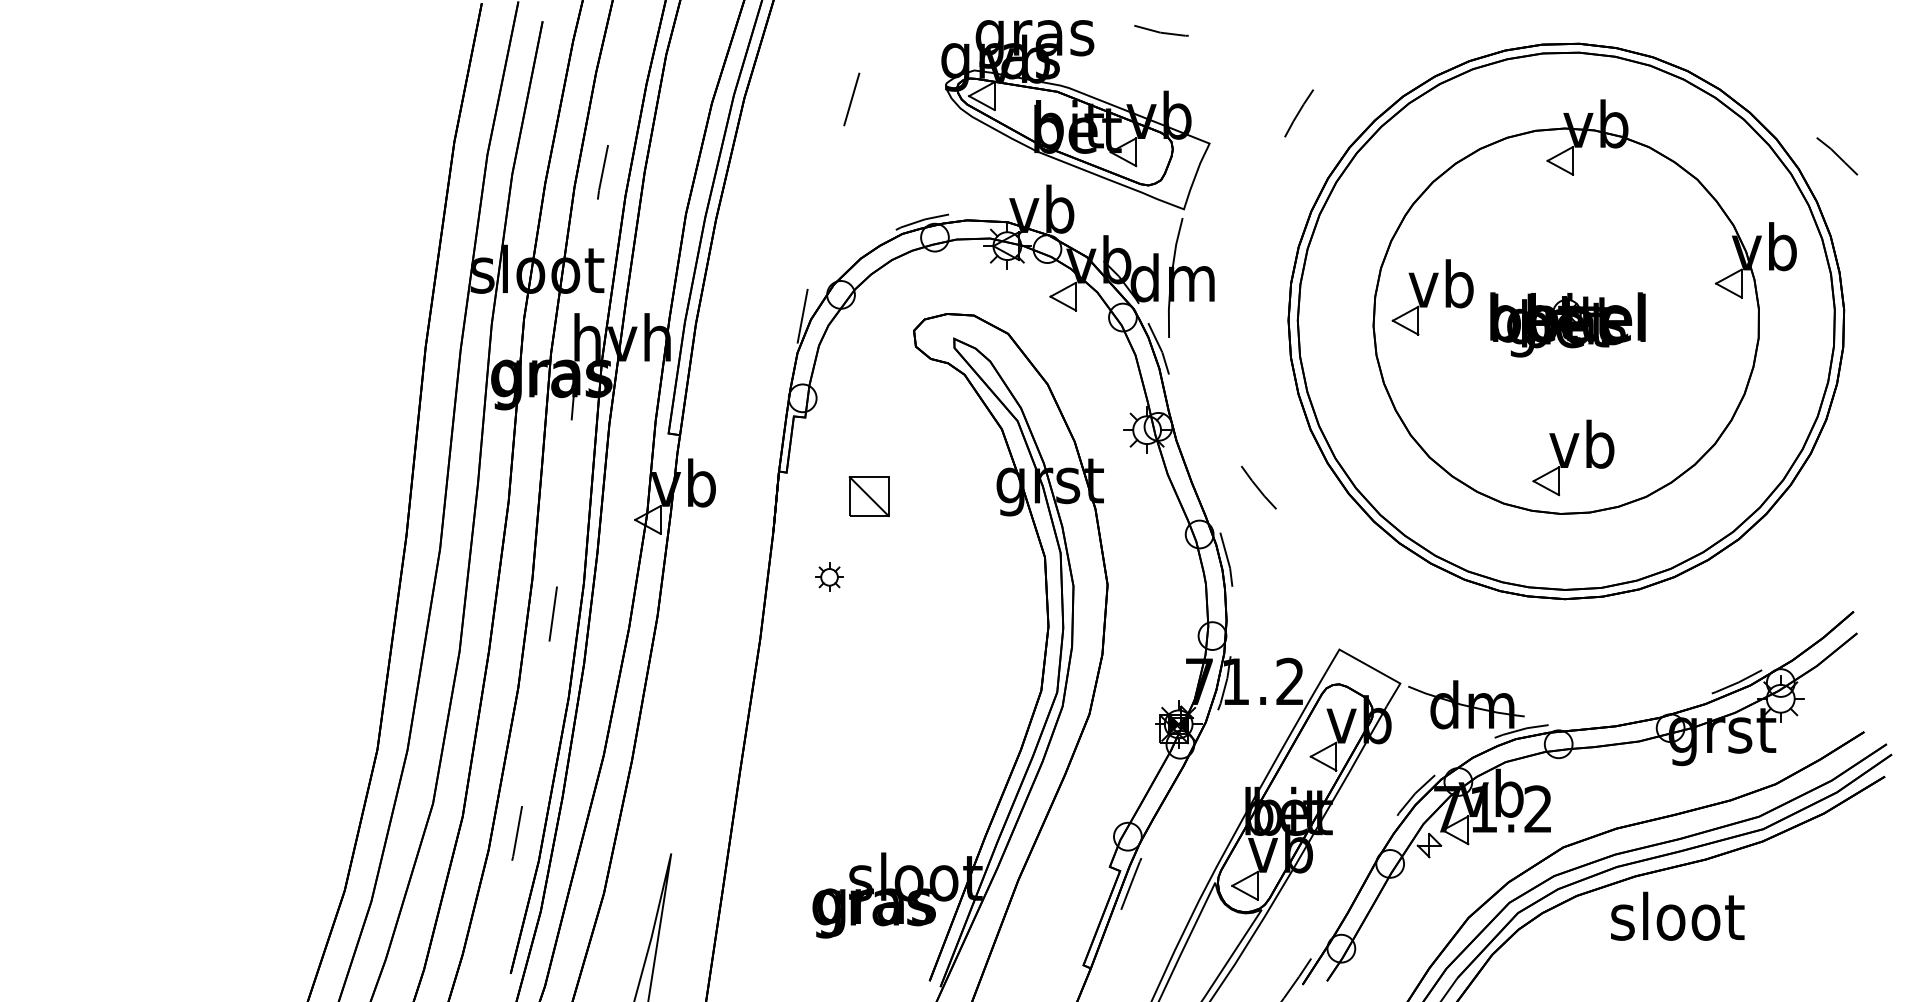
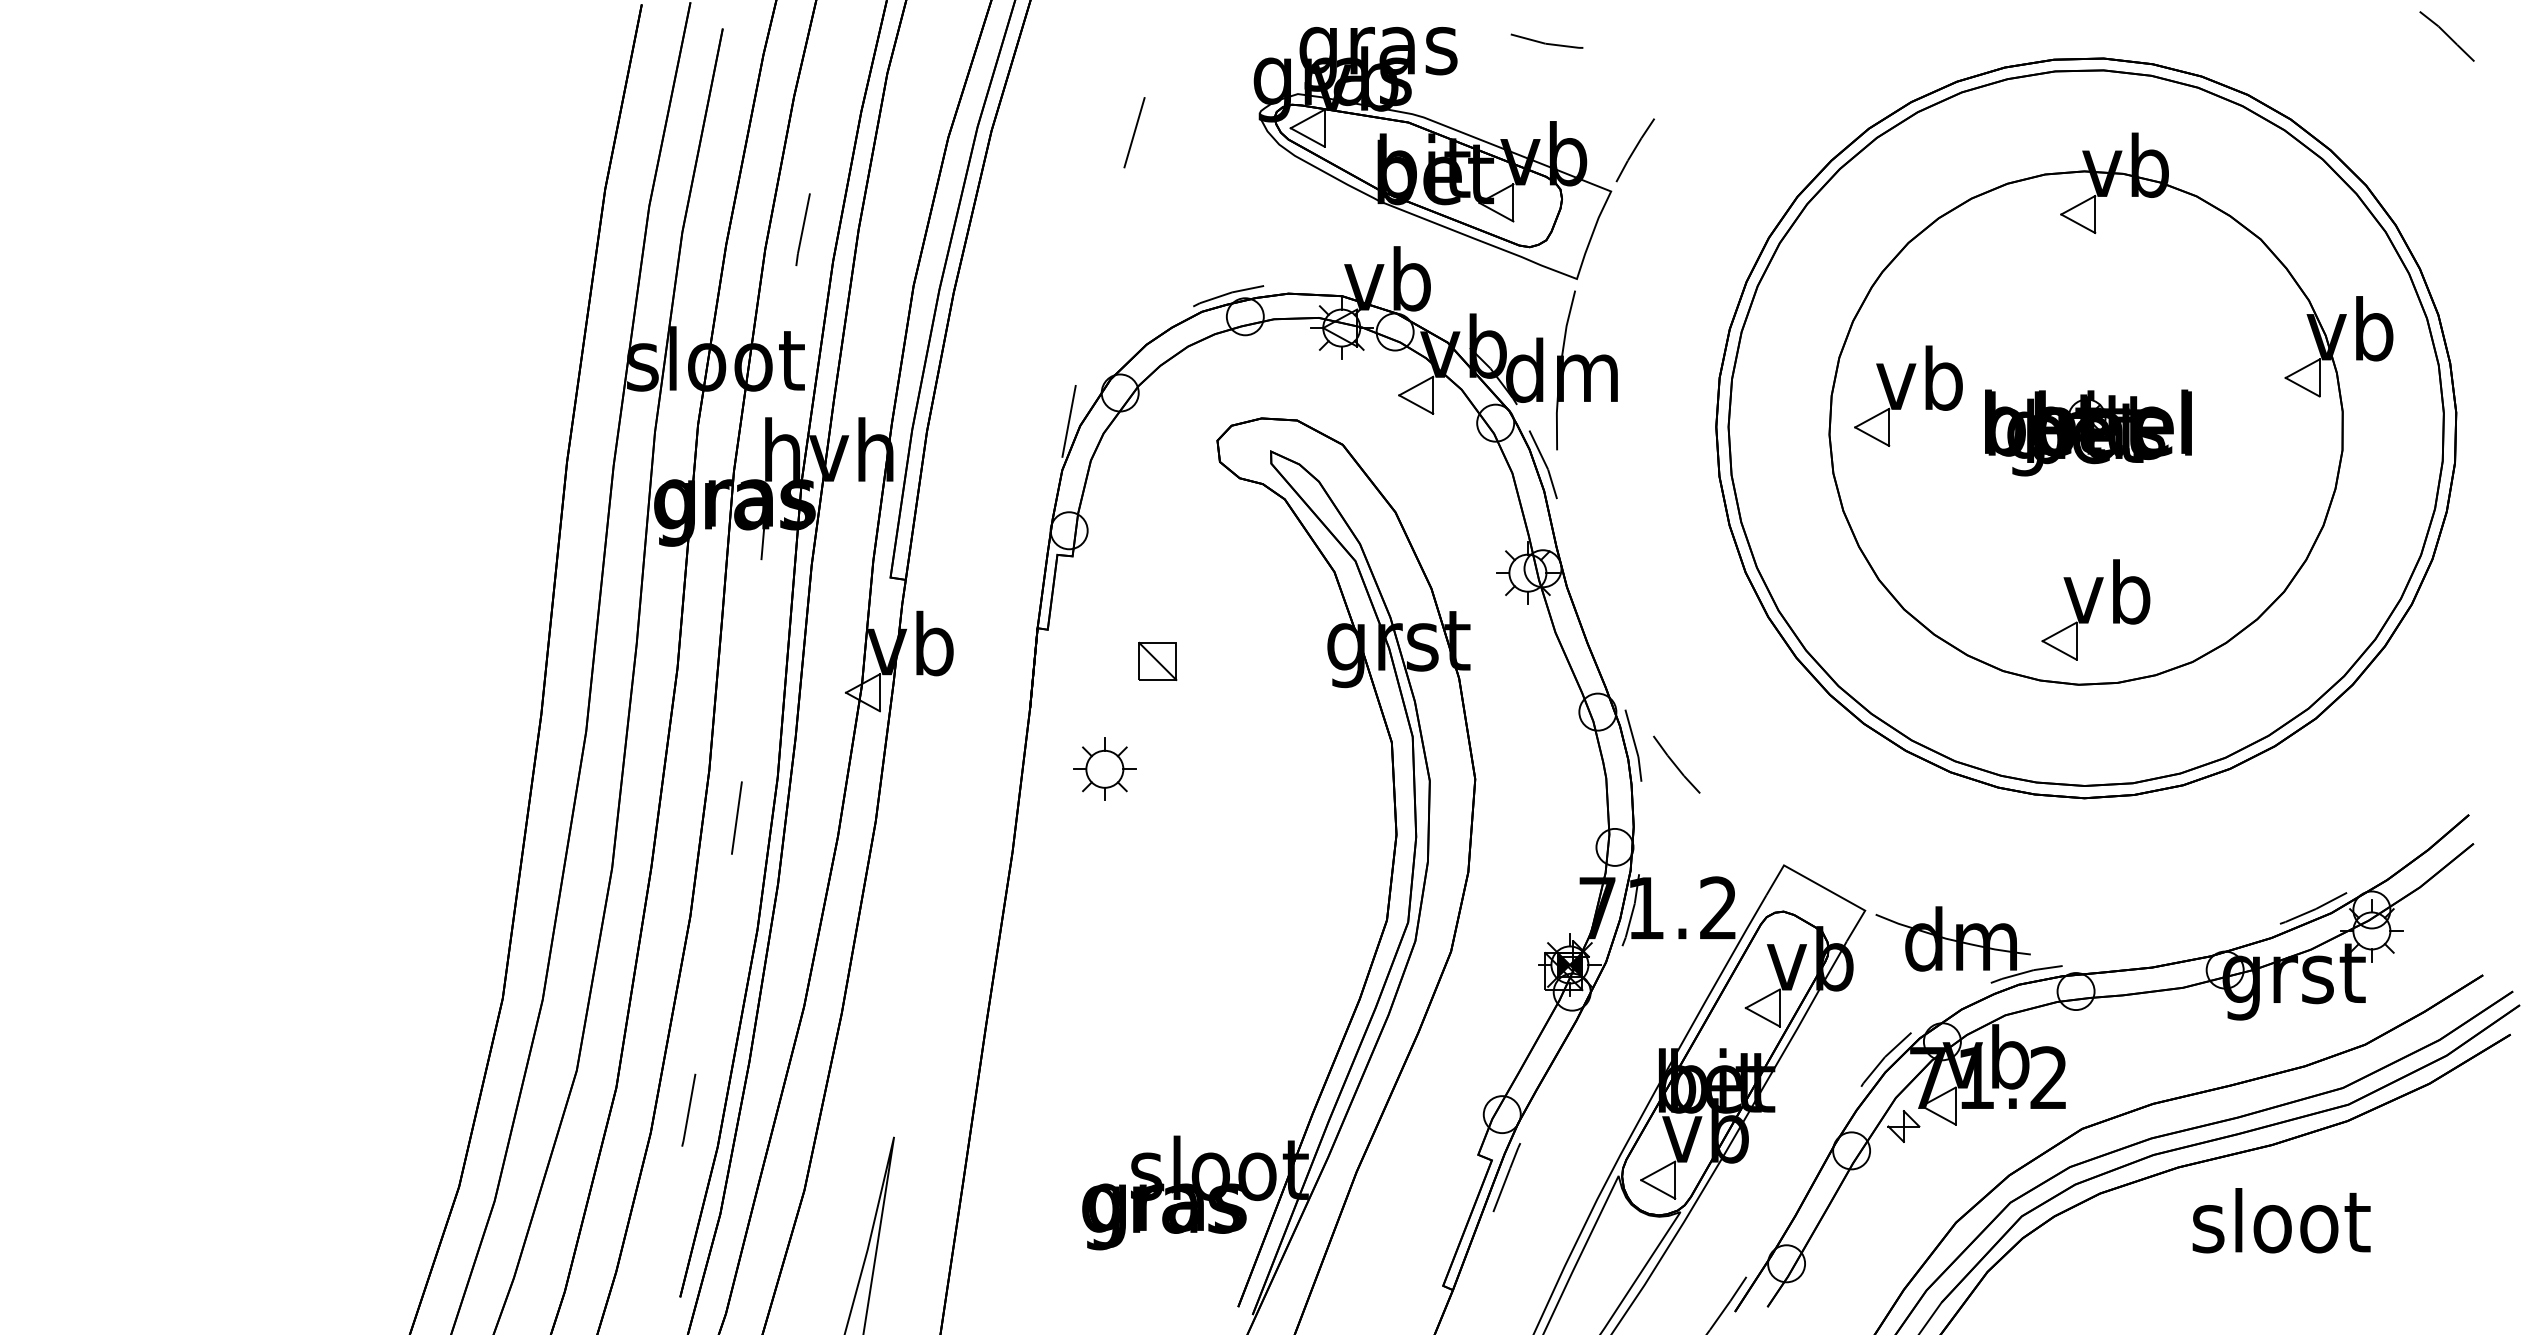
curve: (1298, 113) -> (1634, 150), moved
curve: (1836, 155) -> (2446, 35), moved
curve: (1258, 487) -> (1676, 764), moved
part: (869, 495) -> (1157, 660), size x0.71
part: (829, 576) -> (1104, 768), size x1.67
text: (1677, 916) -> (2281, 1220), moved

